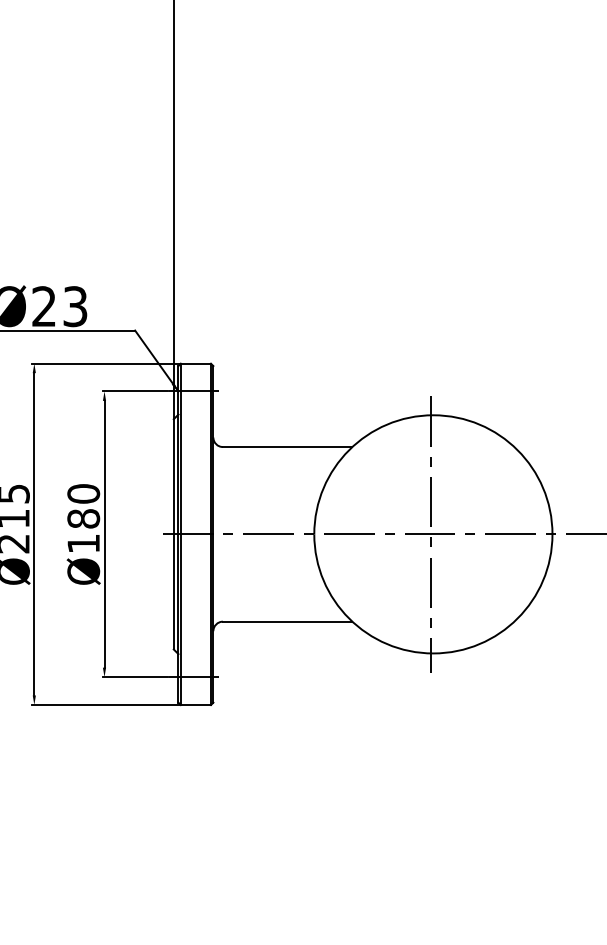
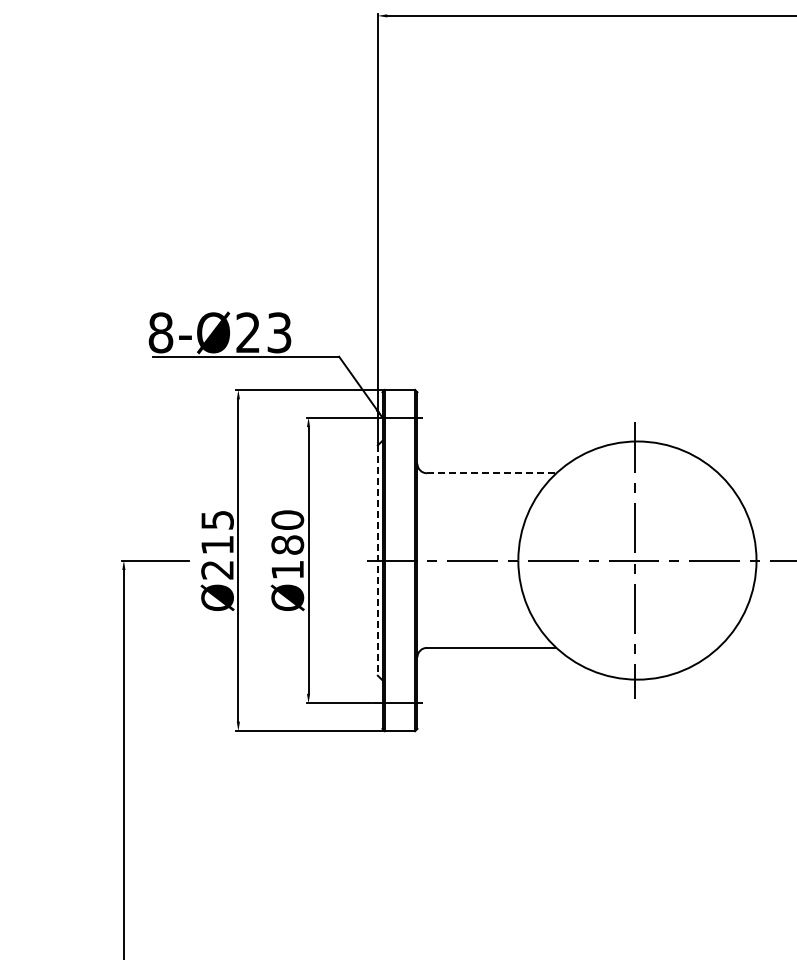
line: (287, 447) -> (491, 473), solid -> dashed
line: (173, 535) -> (377, 561), solid -> dashed

